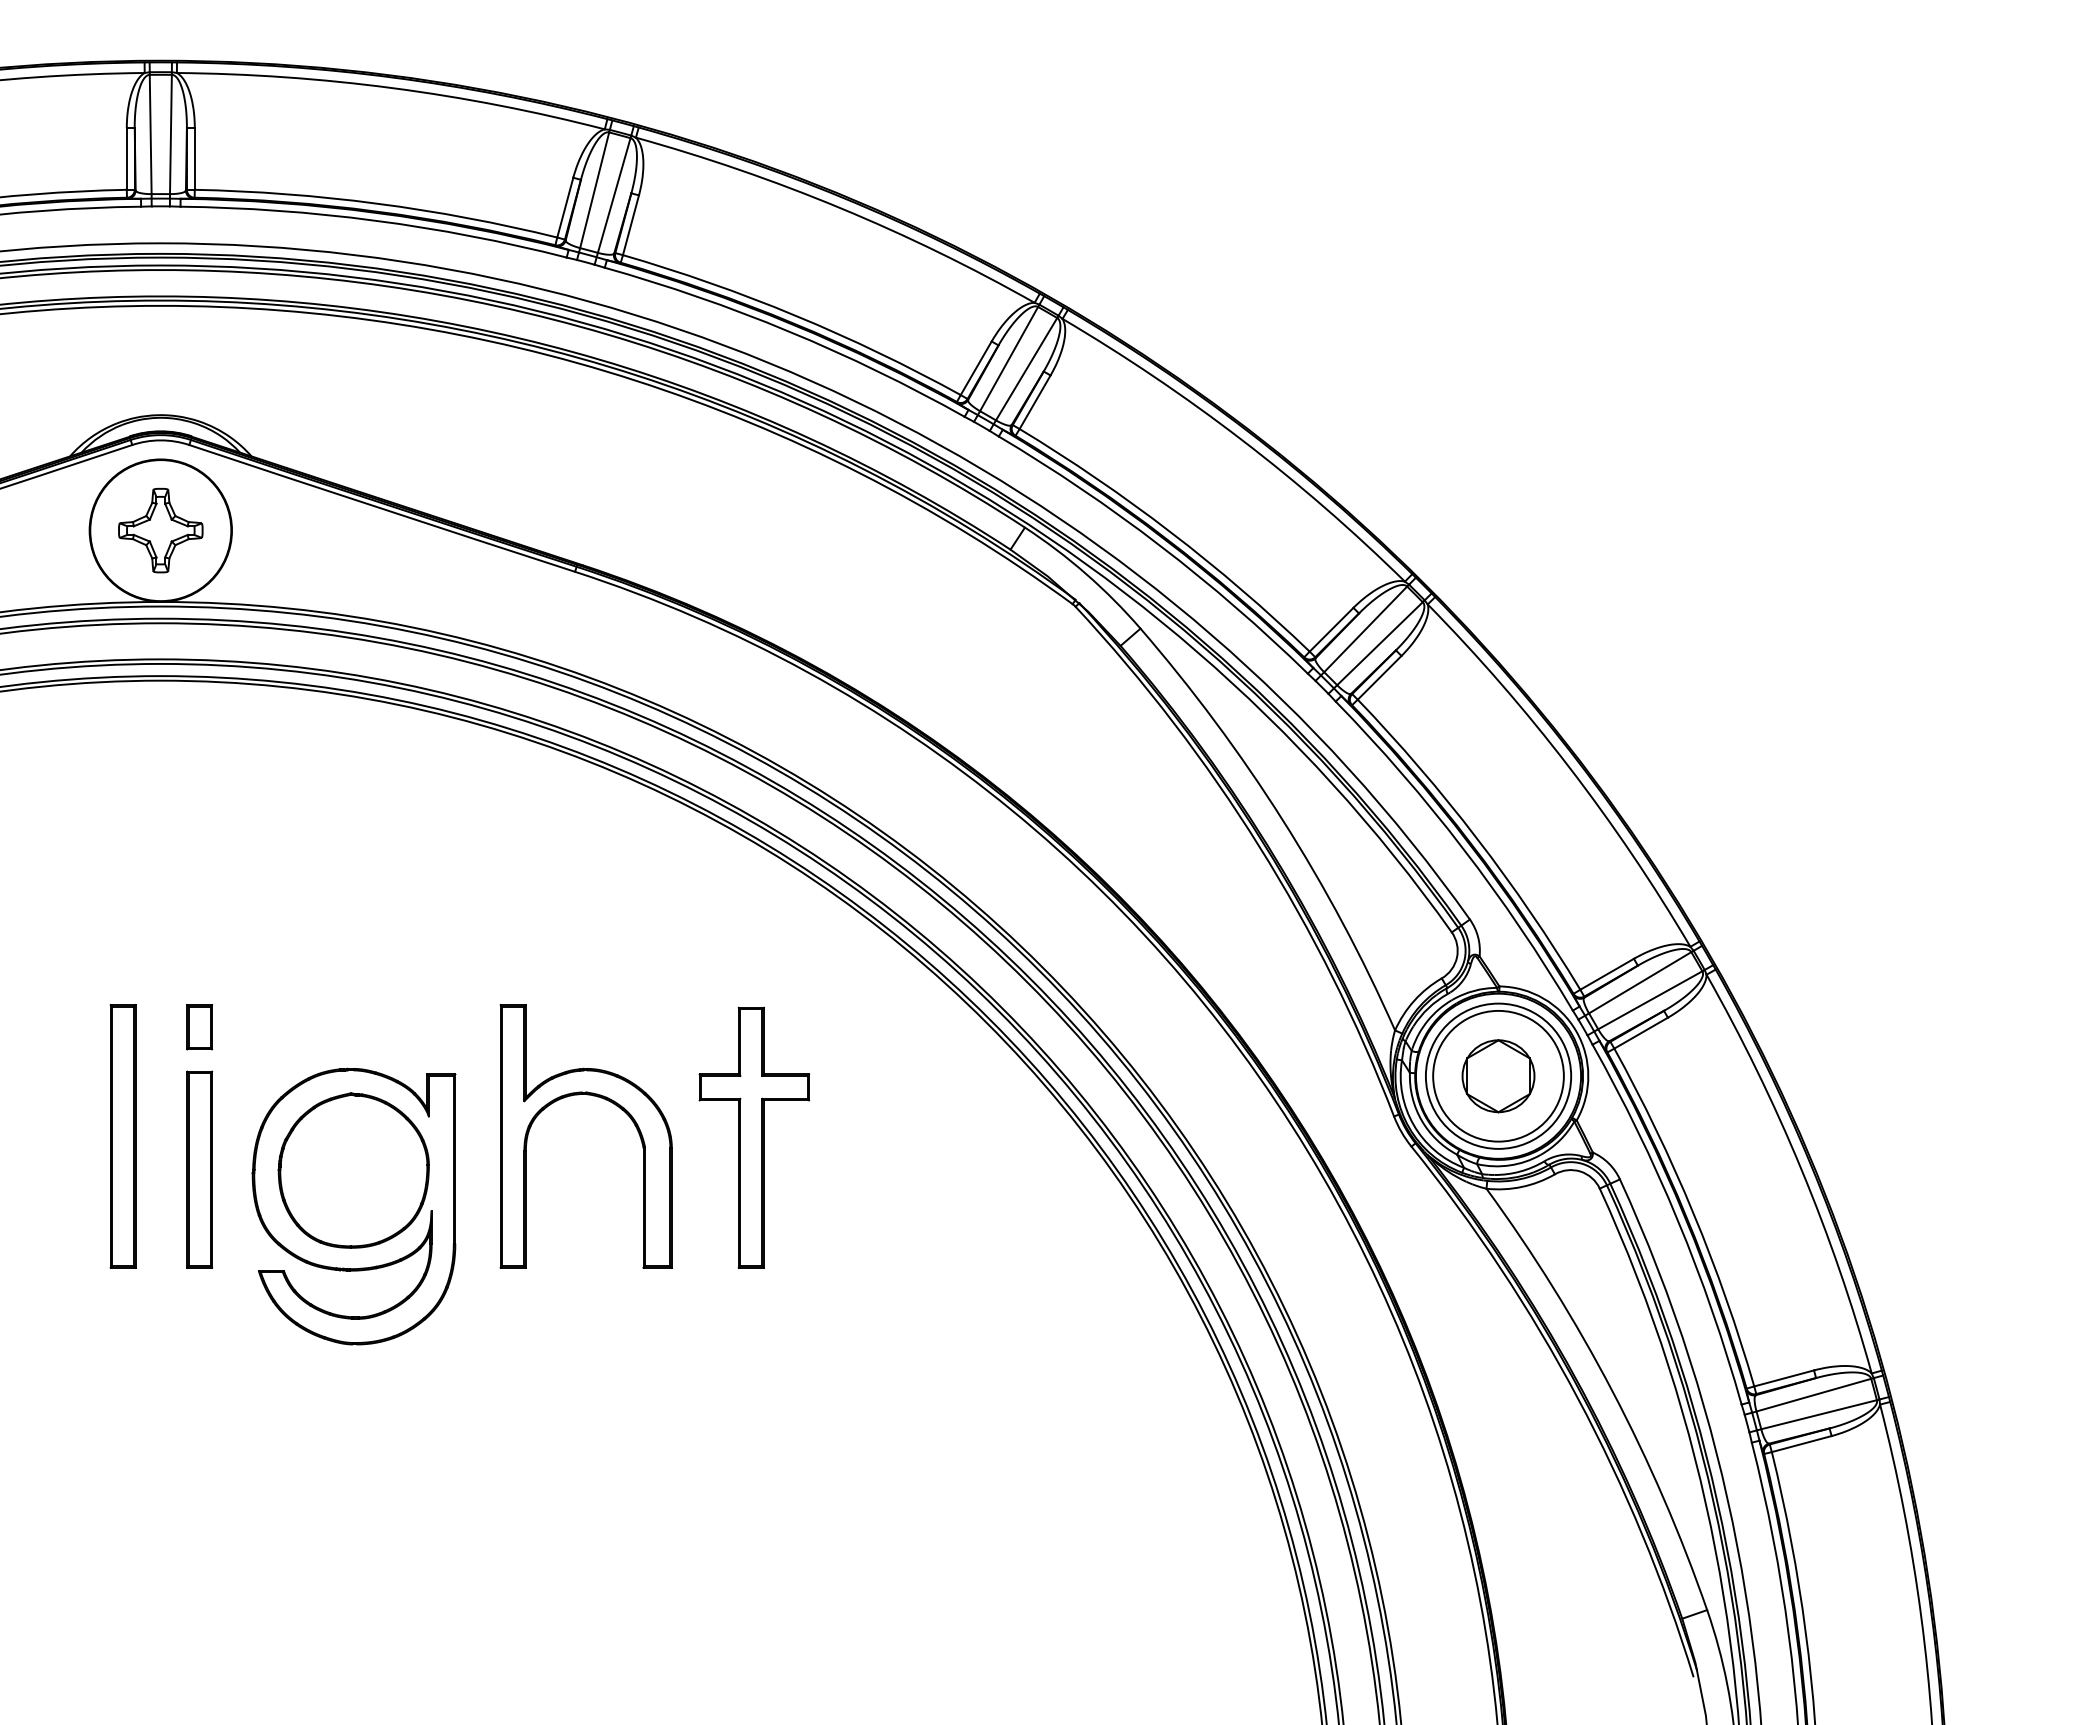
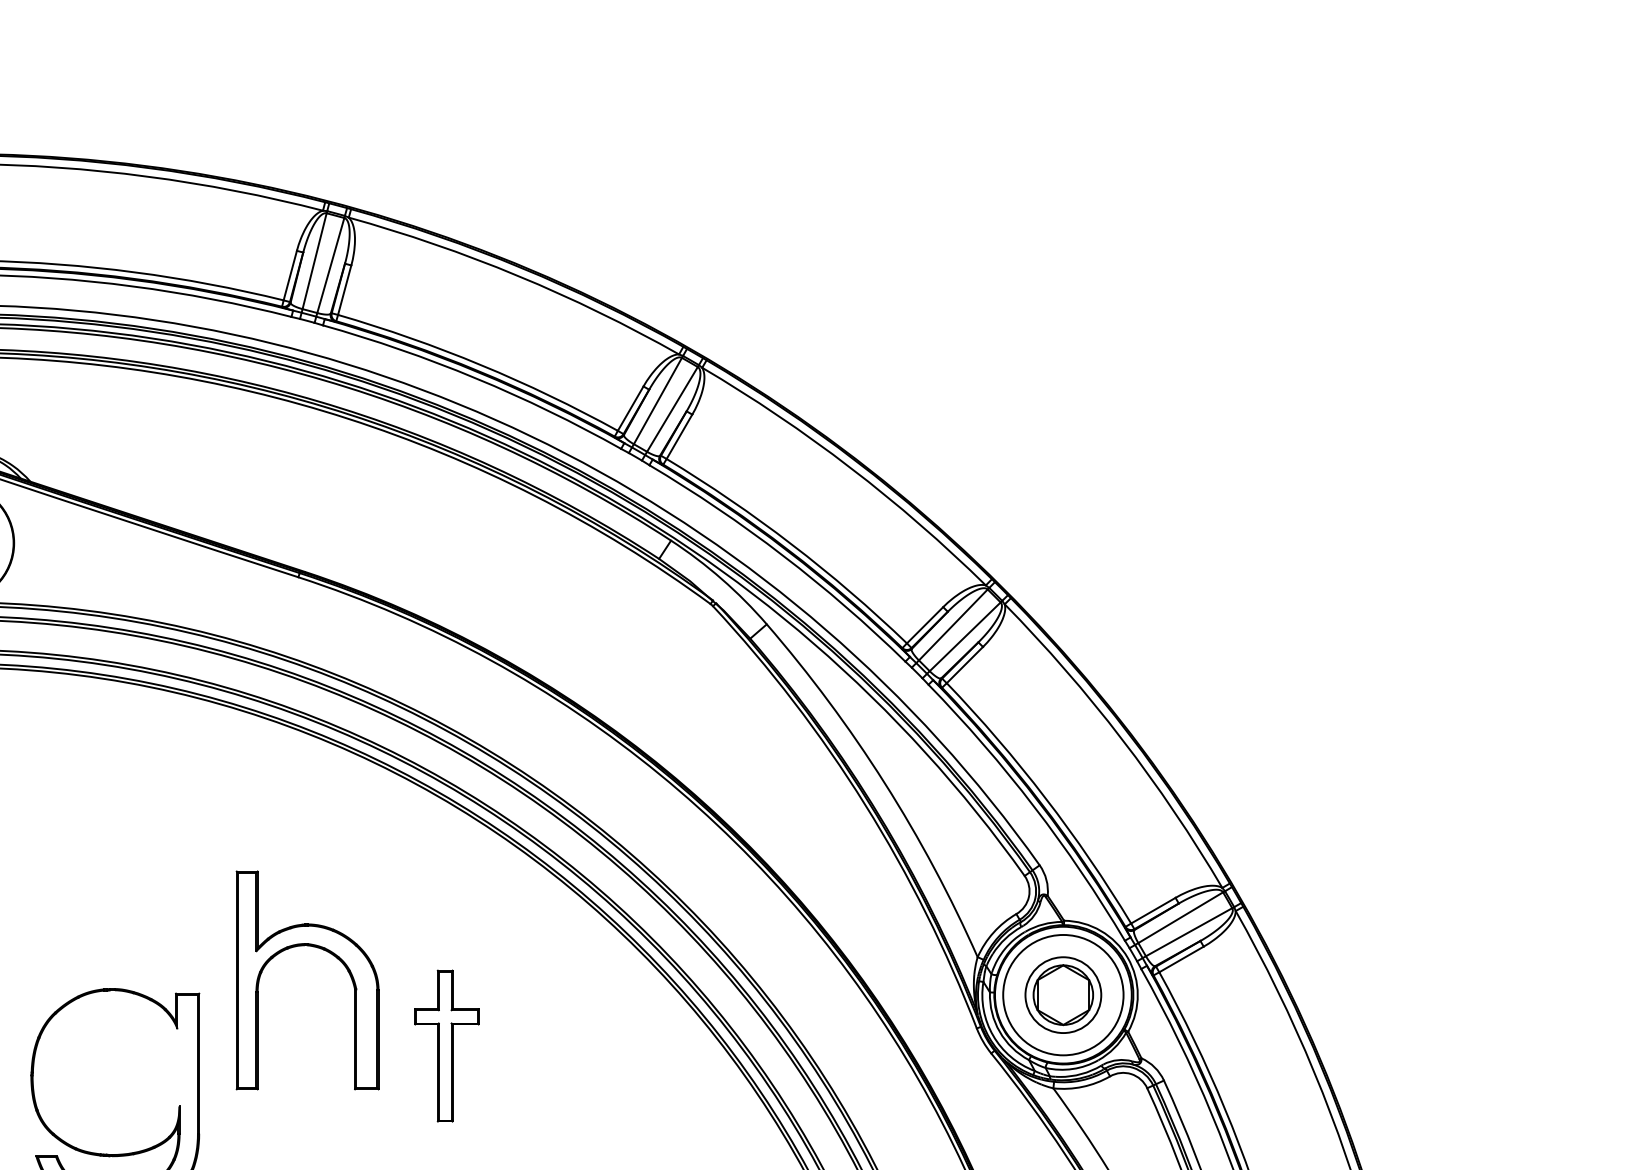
circle: (1498, 1075) -> (1063, 994), size x0.7
part: (593, 1096) -> (313, 947), moved
part: (754, 1137) -> (447, 1045), size x0.7
part: (353, 1170) -> (114, 1073), removed

